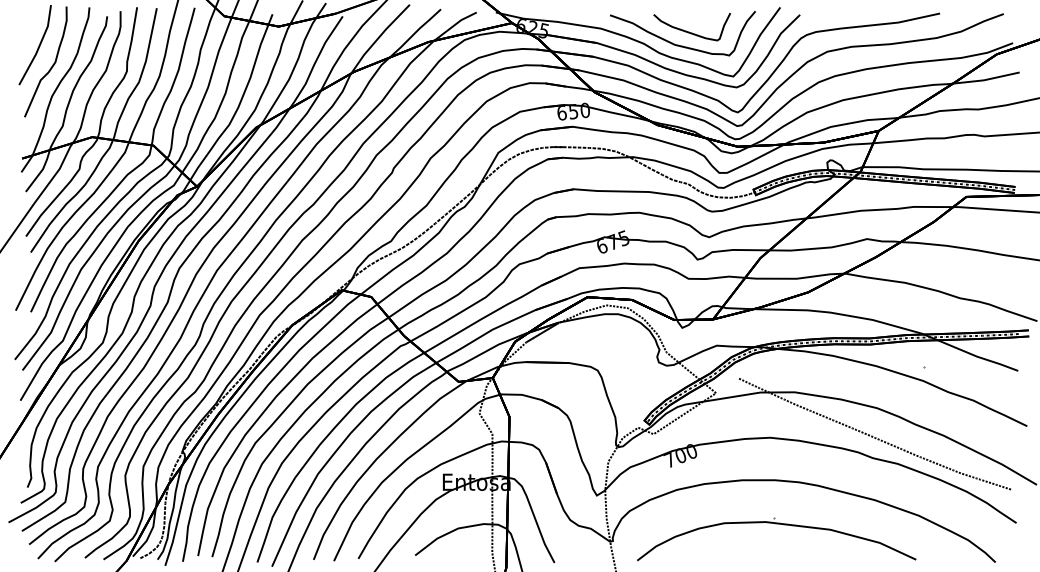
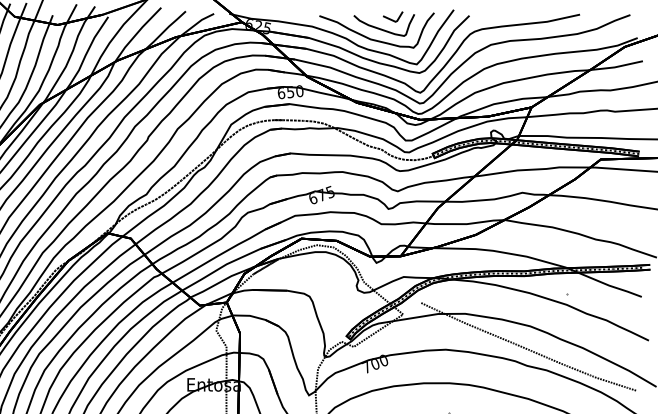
line: (702, 19) -> (392, 19), added

